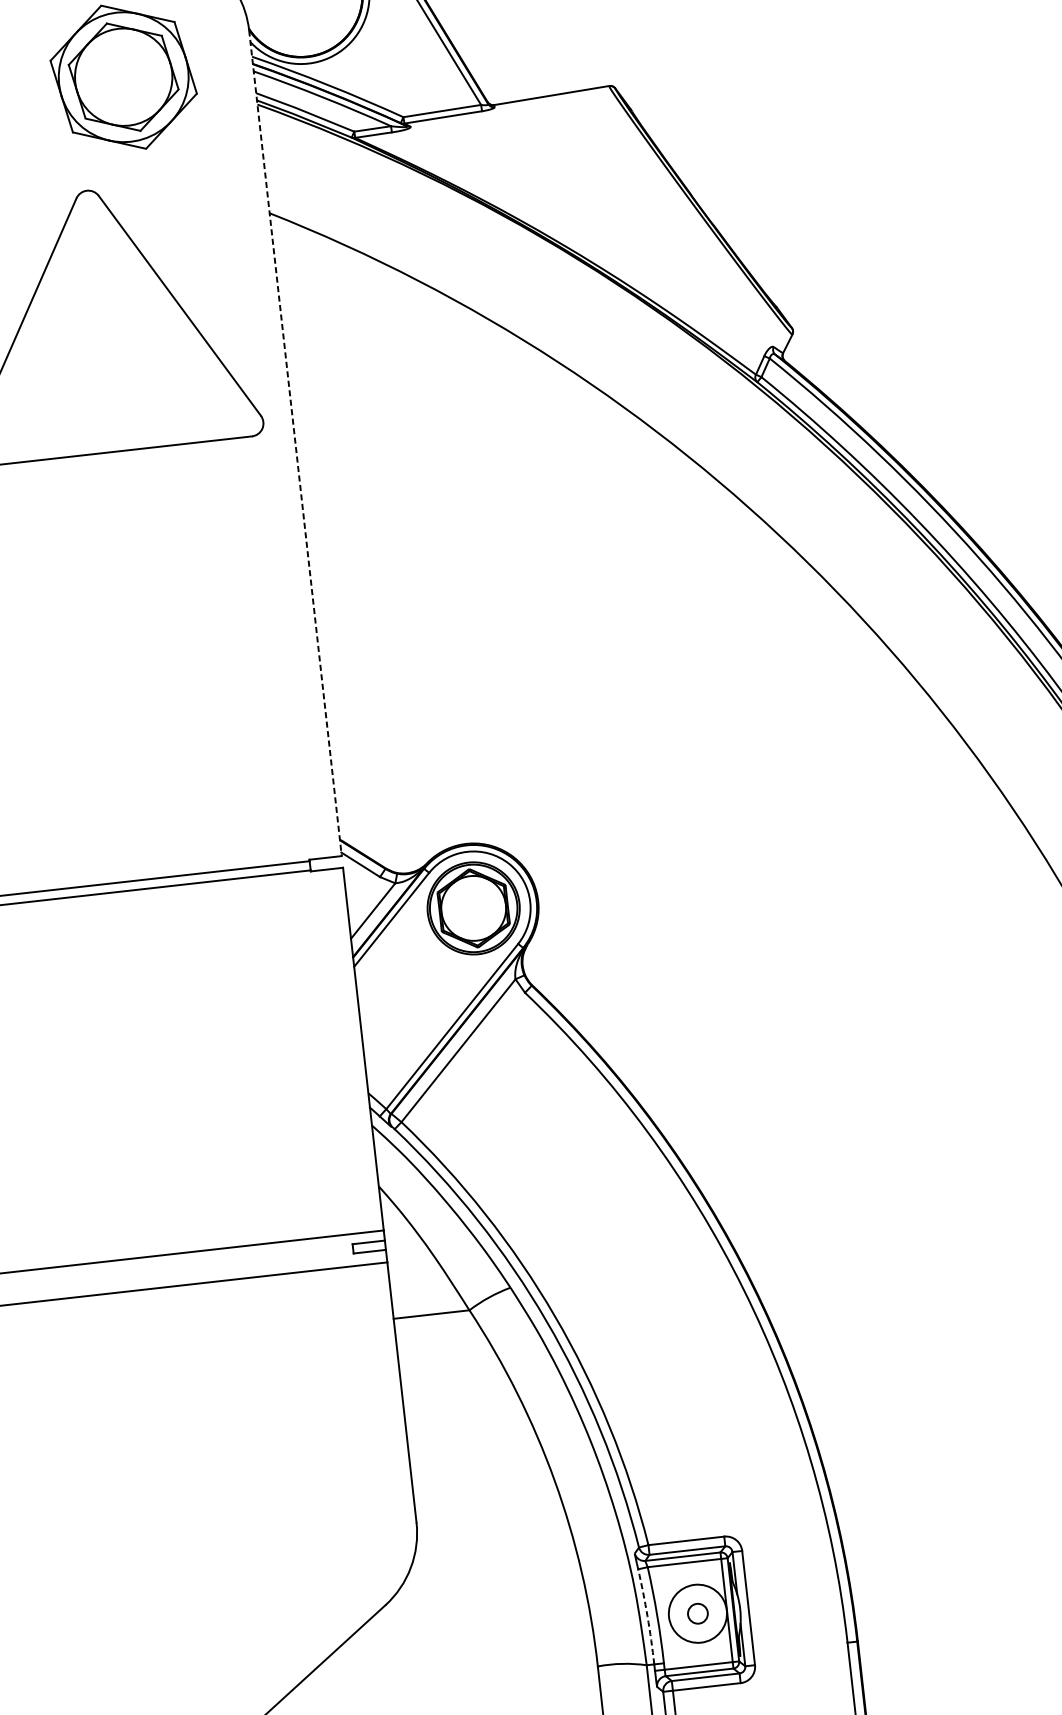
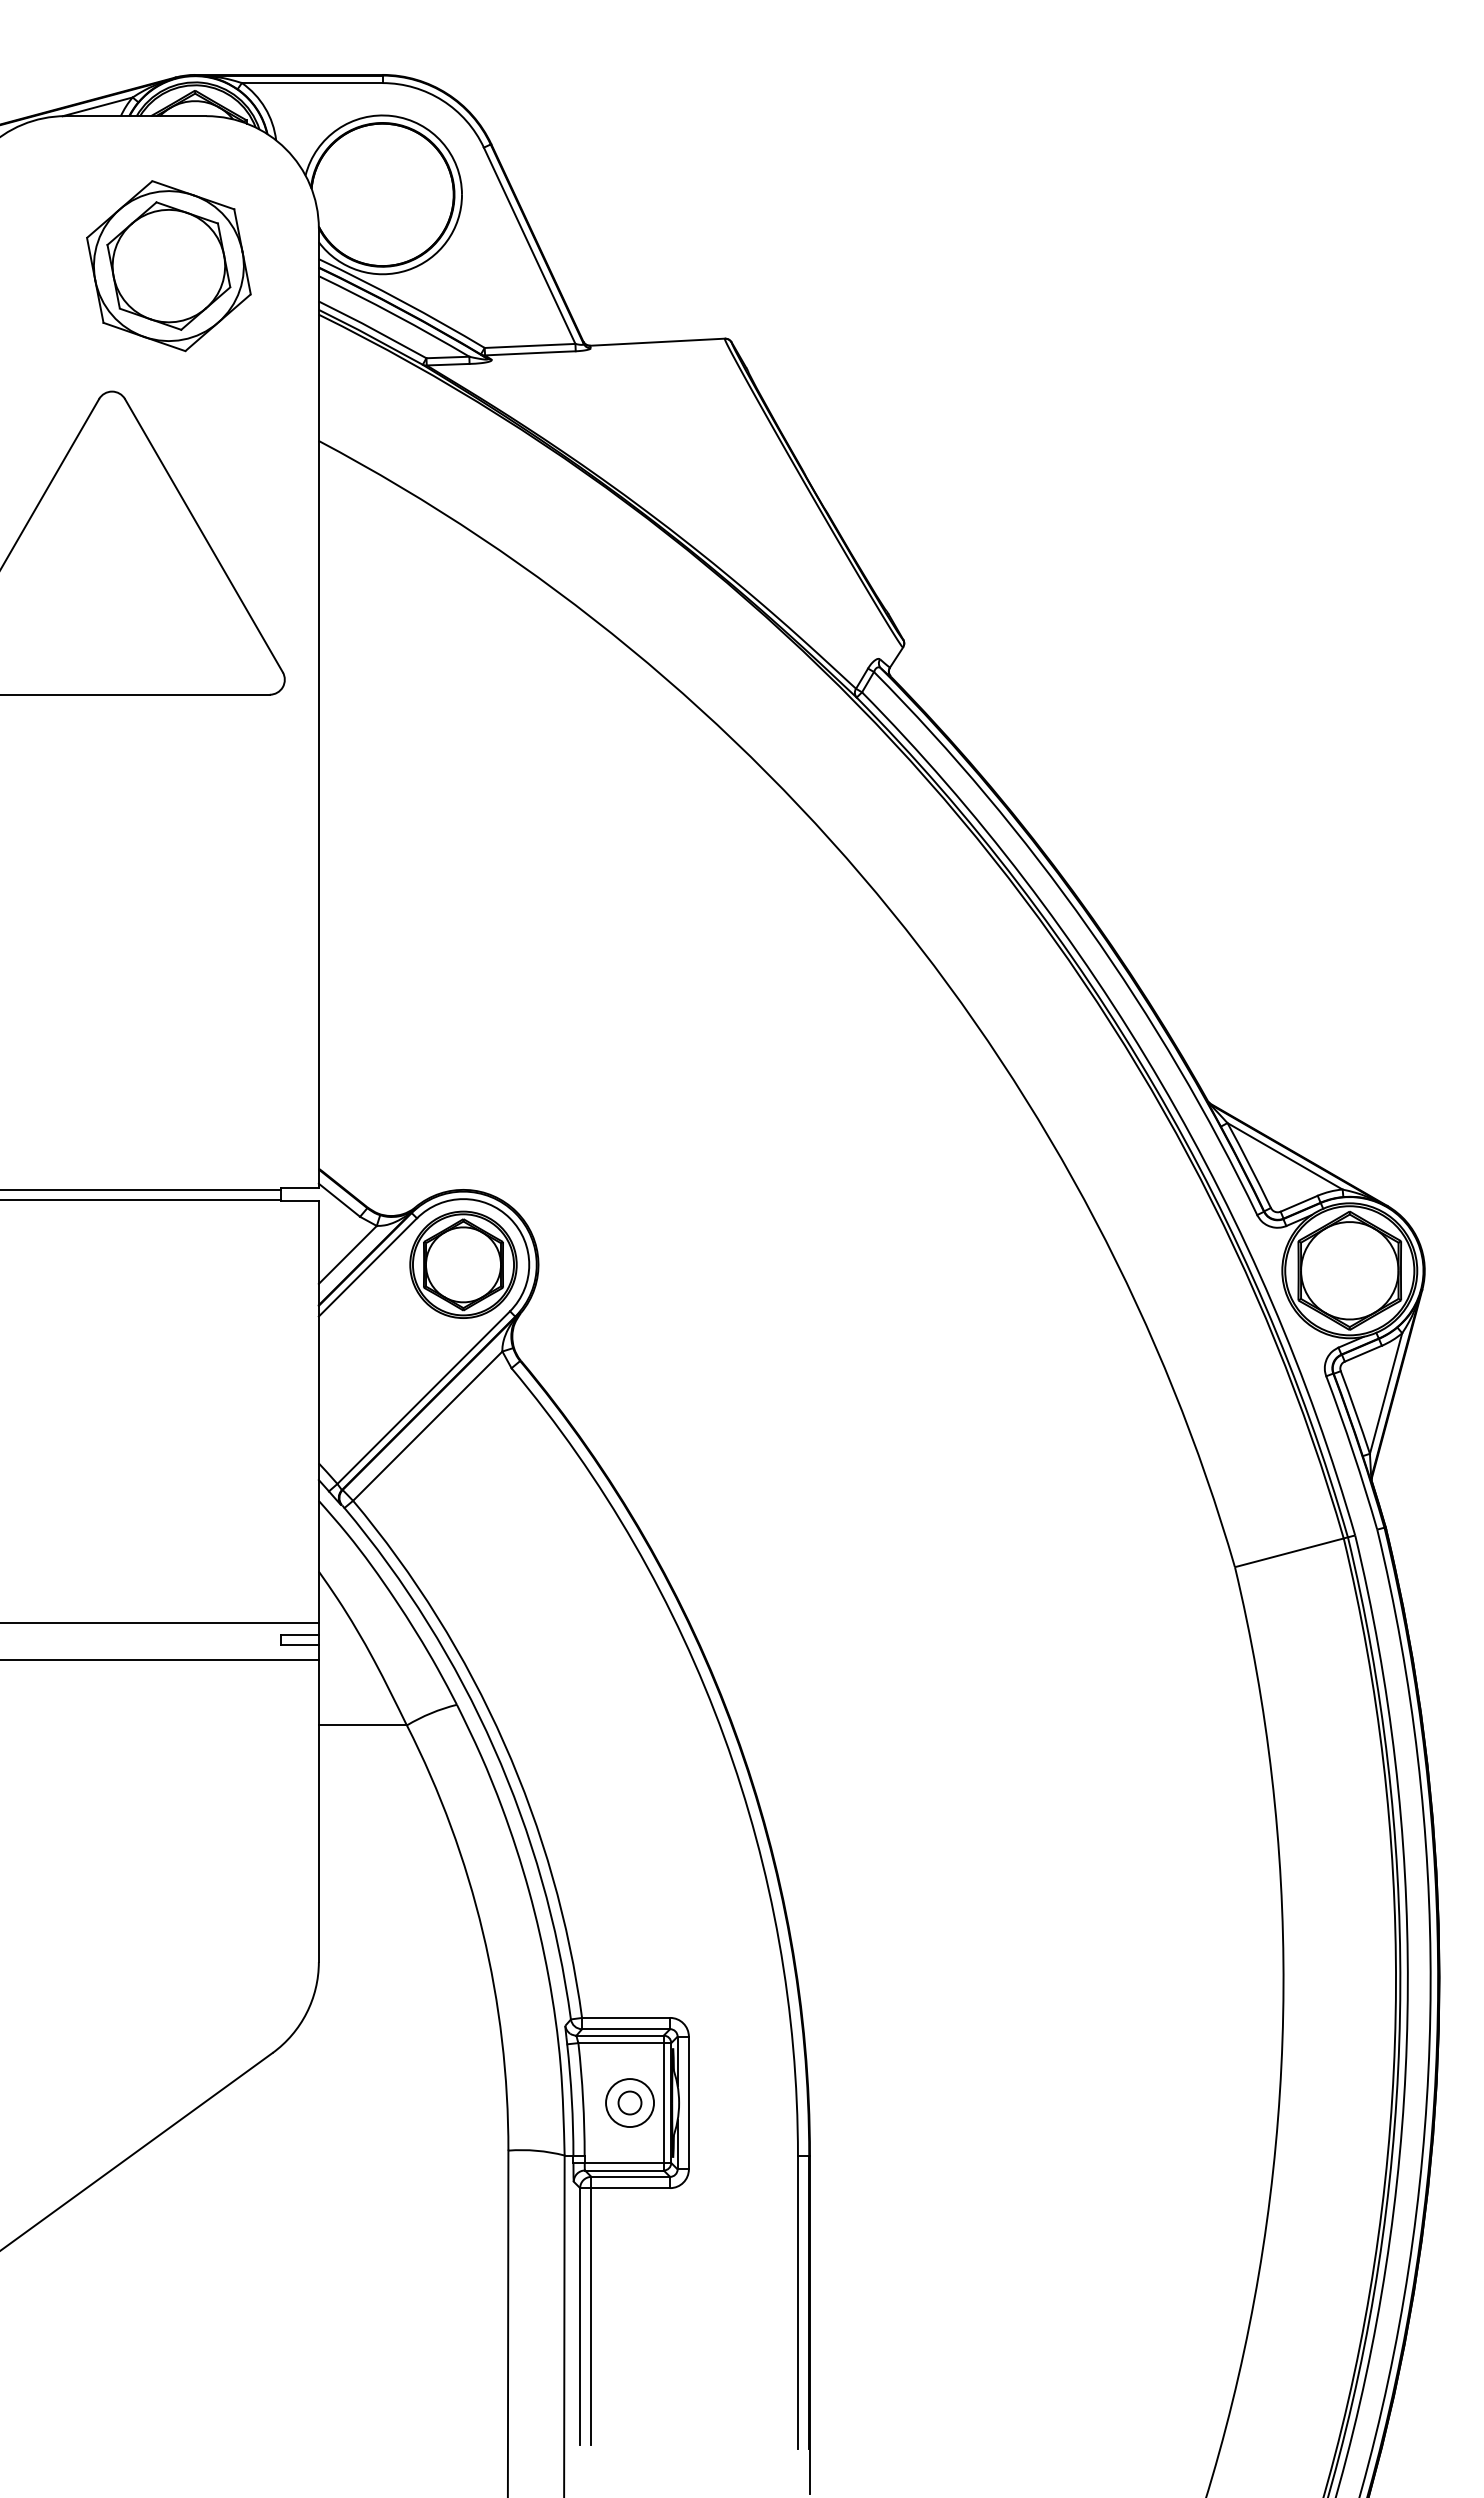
line: (295, 443) -> (318, 708), dashed -> solid
circle: (698, 1614) -> (630, 2103), size x0.71
arc: (647, 1616) -> (571, 2099), dashed -> solid

